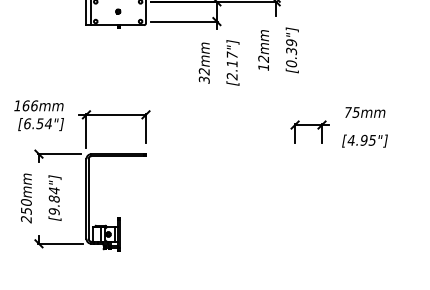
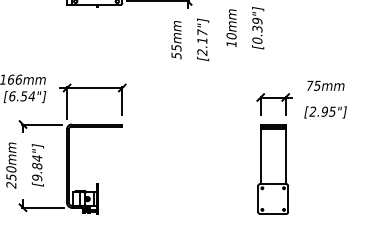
text: (263, 58) -> (231, 35), 12mm -> 10mm
text: (203, 75) -> (175, 51), 32mm -> 55mm
text: (350, 139) -> (312, 110), [4.95"] -> [2.95"]
part: (308, 202) -> (273, 169), added

